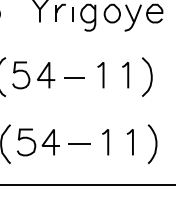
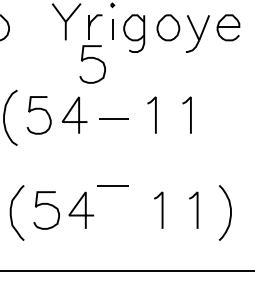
curve: (60, 35) -> (94, 59), added
curve: (151, 76) -> (223, 117), removed
line: (79, 143) -> (112, 185), moved

